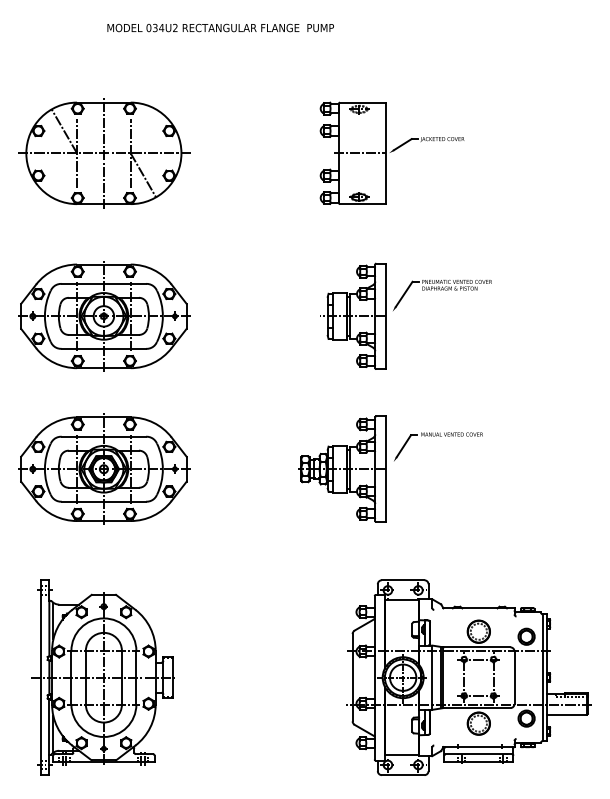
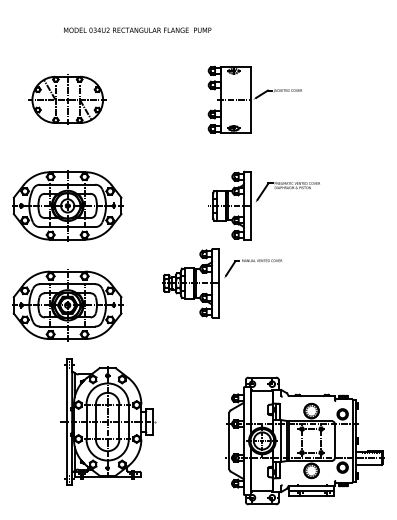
text: (220, 26) -> (137, 29), moved
part: (103, 152) -> (67, 99), size x0.7
part: (391, 469) -> (222, 283), moved
part: (102, 676) -> (106, 421), moved

